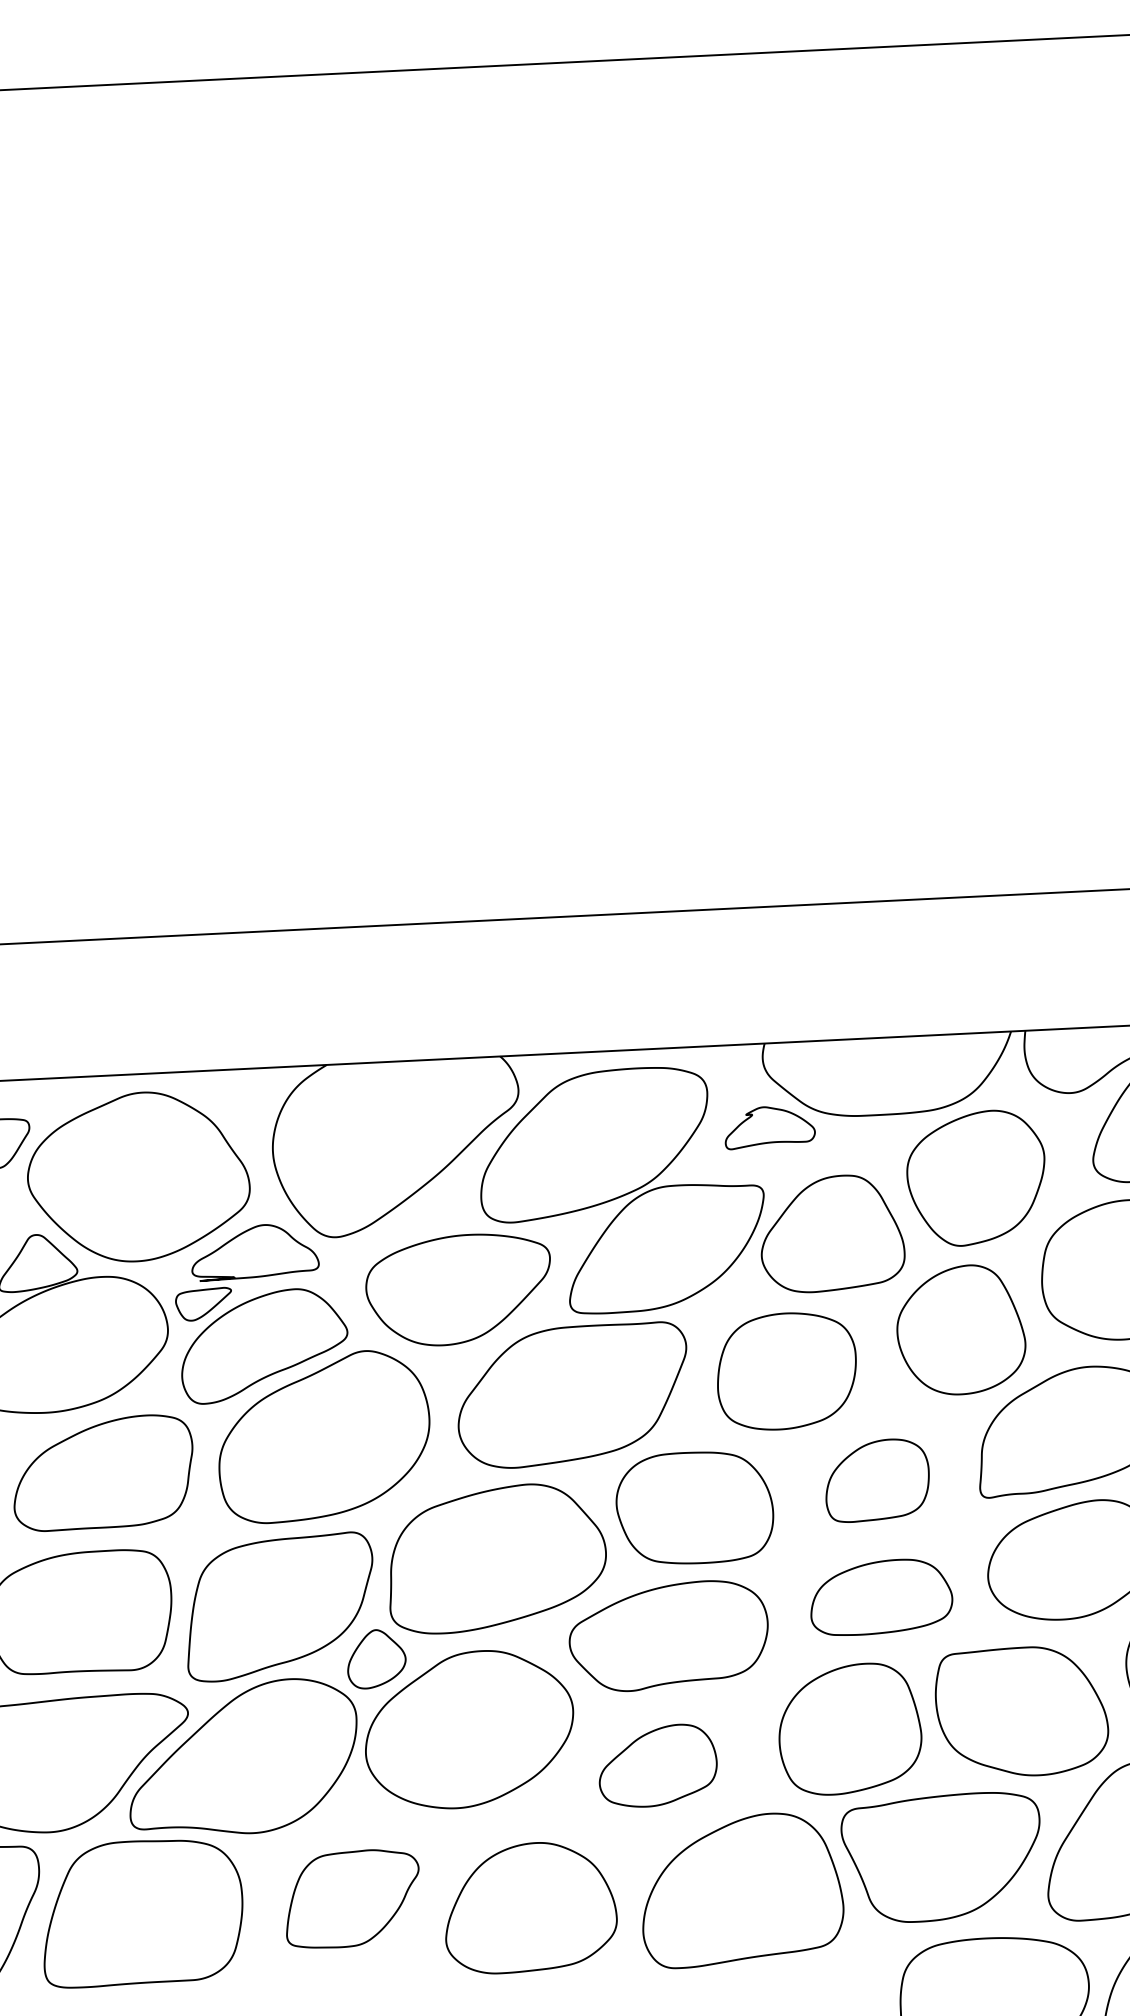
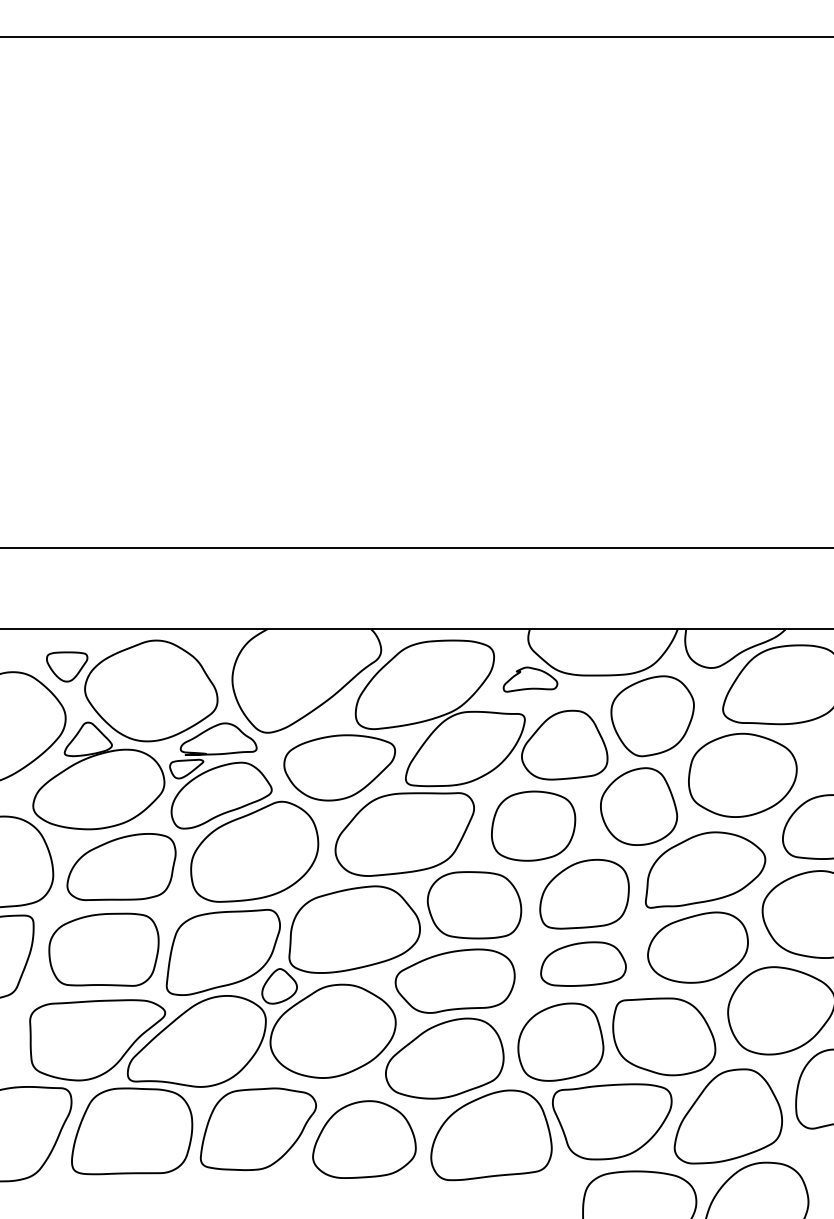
part: (877, 1479) -> (584, 893), size x1.43
part: (657, 1765) -> (444, 1058), size x1.67
part: (351, 1897) -> (257, 1128), size x1.43

